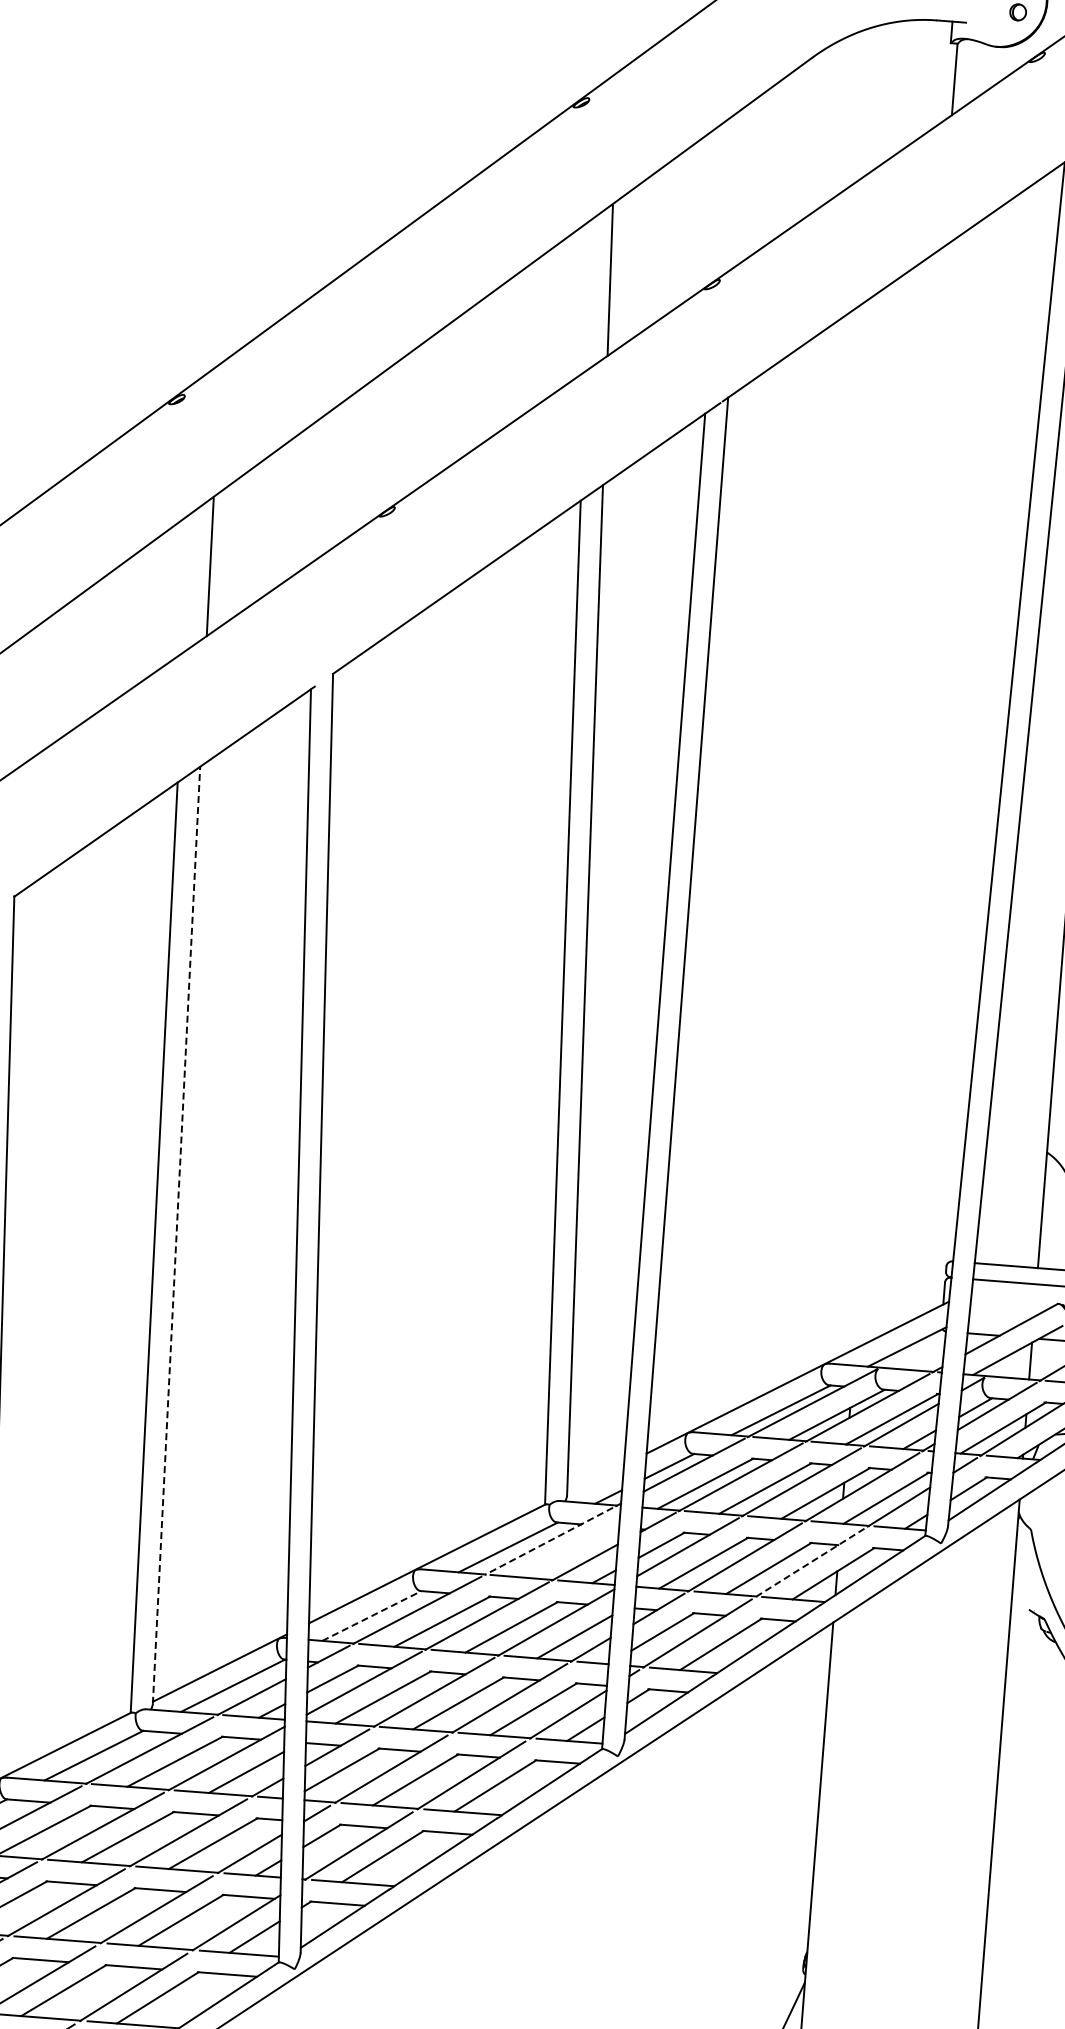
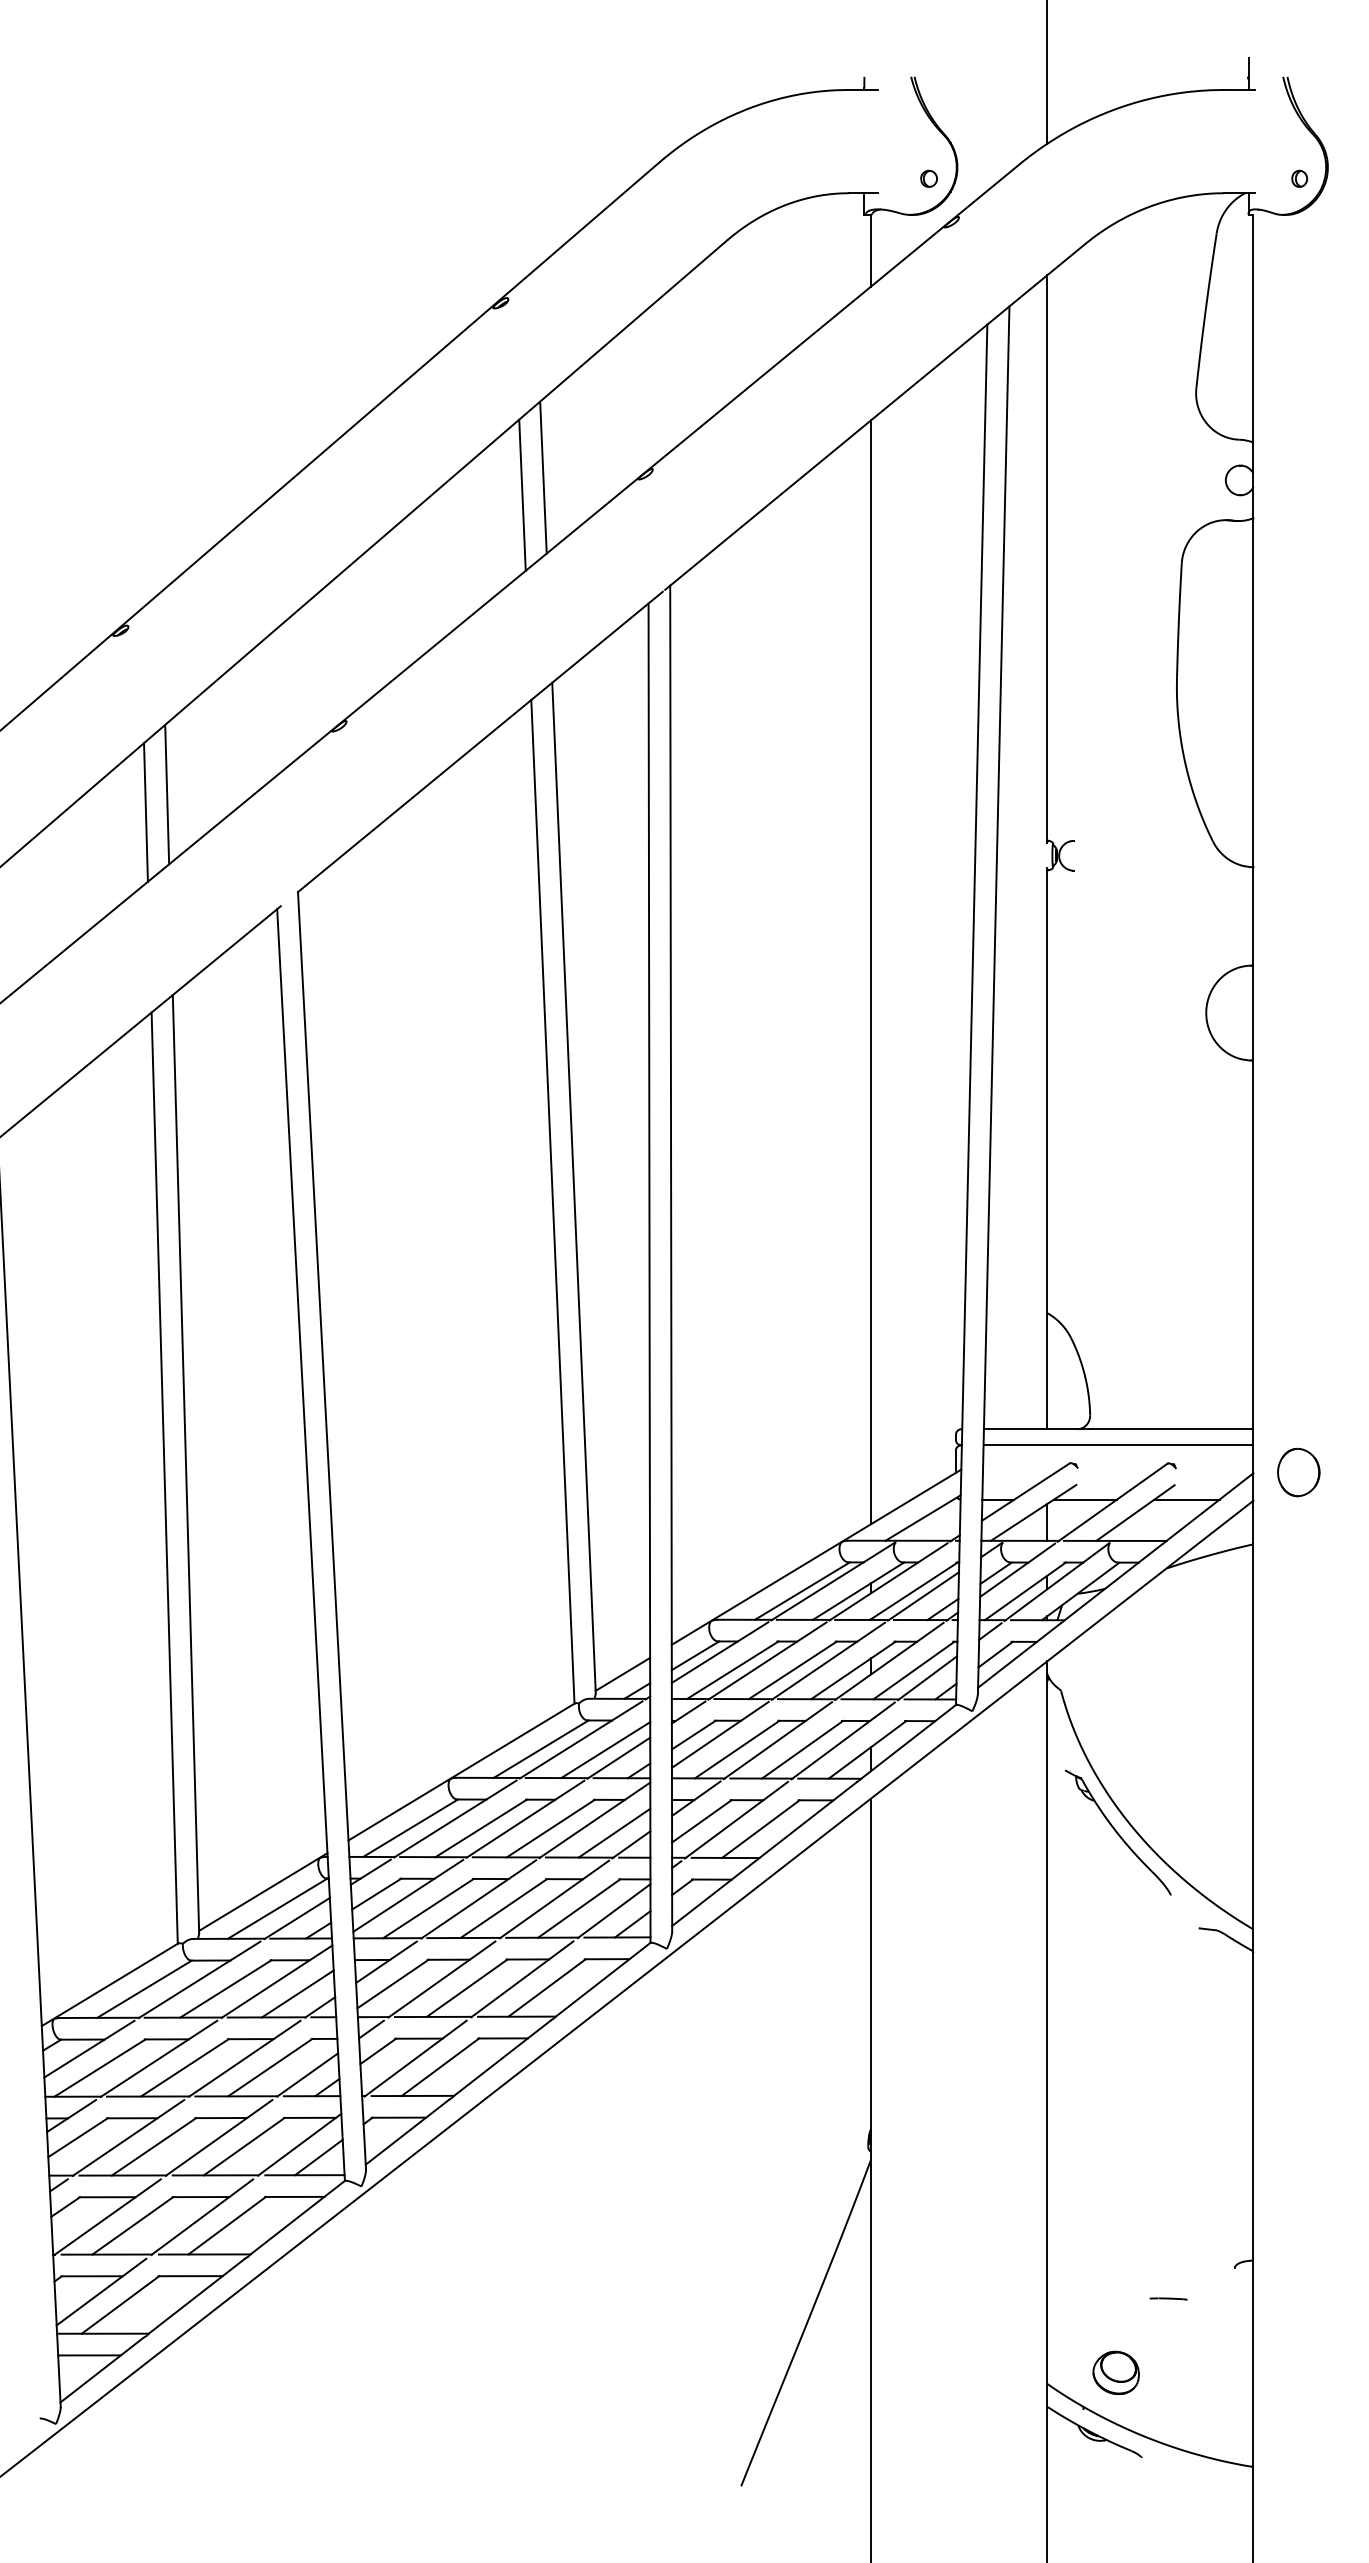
line: (588, 295) -> (522, 494), added
line: (187, 582) -> (145, 812), added
line: (898, 799) -> (871, 972), added
line: (176, 1234) -> (185, 1463), dashed -> solid
line: (595, 1478) -> (622, 1673), added
line: (548, 1541) -> (580, 1740), dashed -> solid
line: (572, 1553) -> (605, 1750), added
line: (809, 1563) -> (842, 1741), dashed -> solid
line: (372, 1615) -> (411, 1827), dashed -> solid

